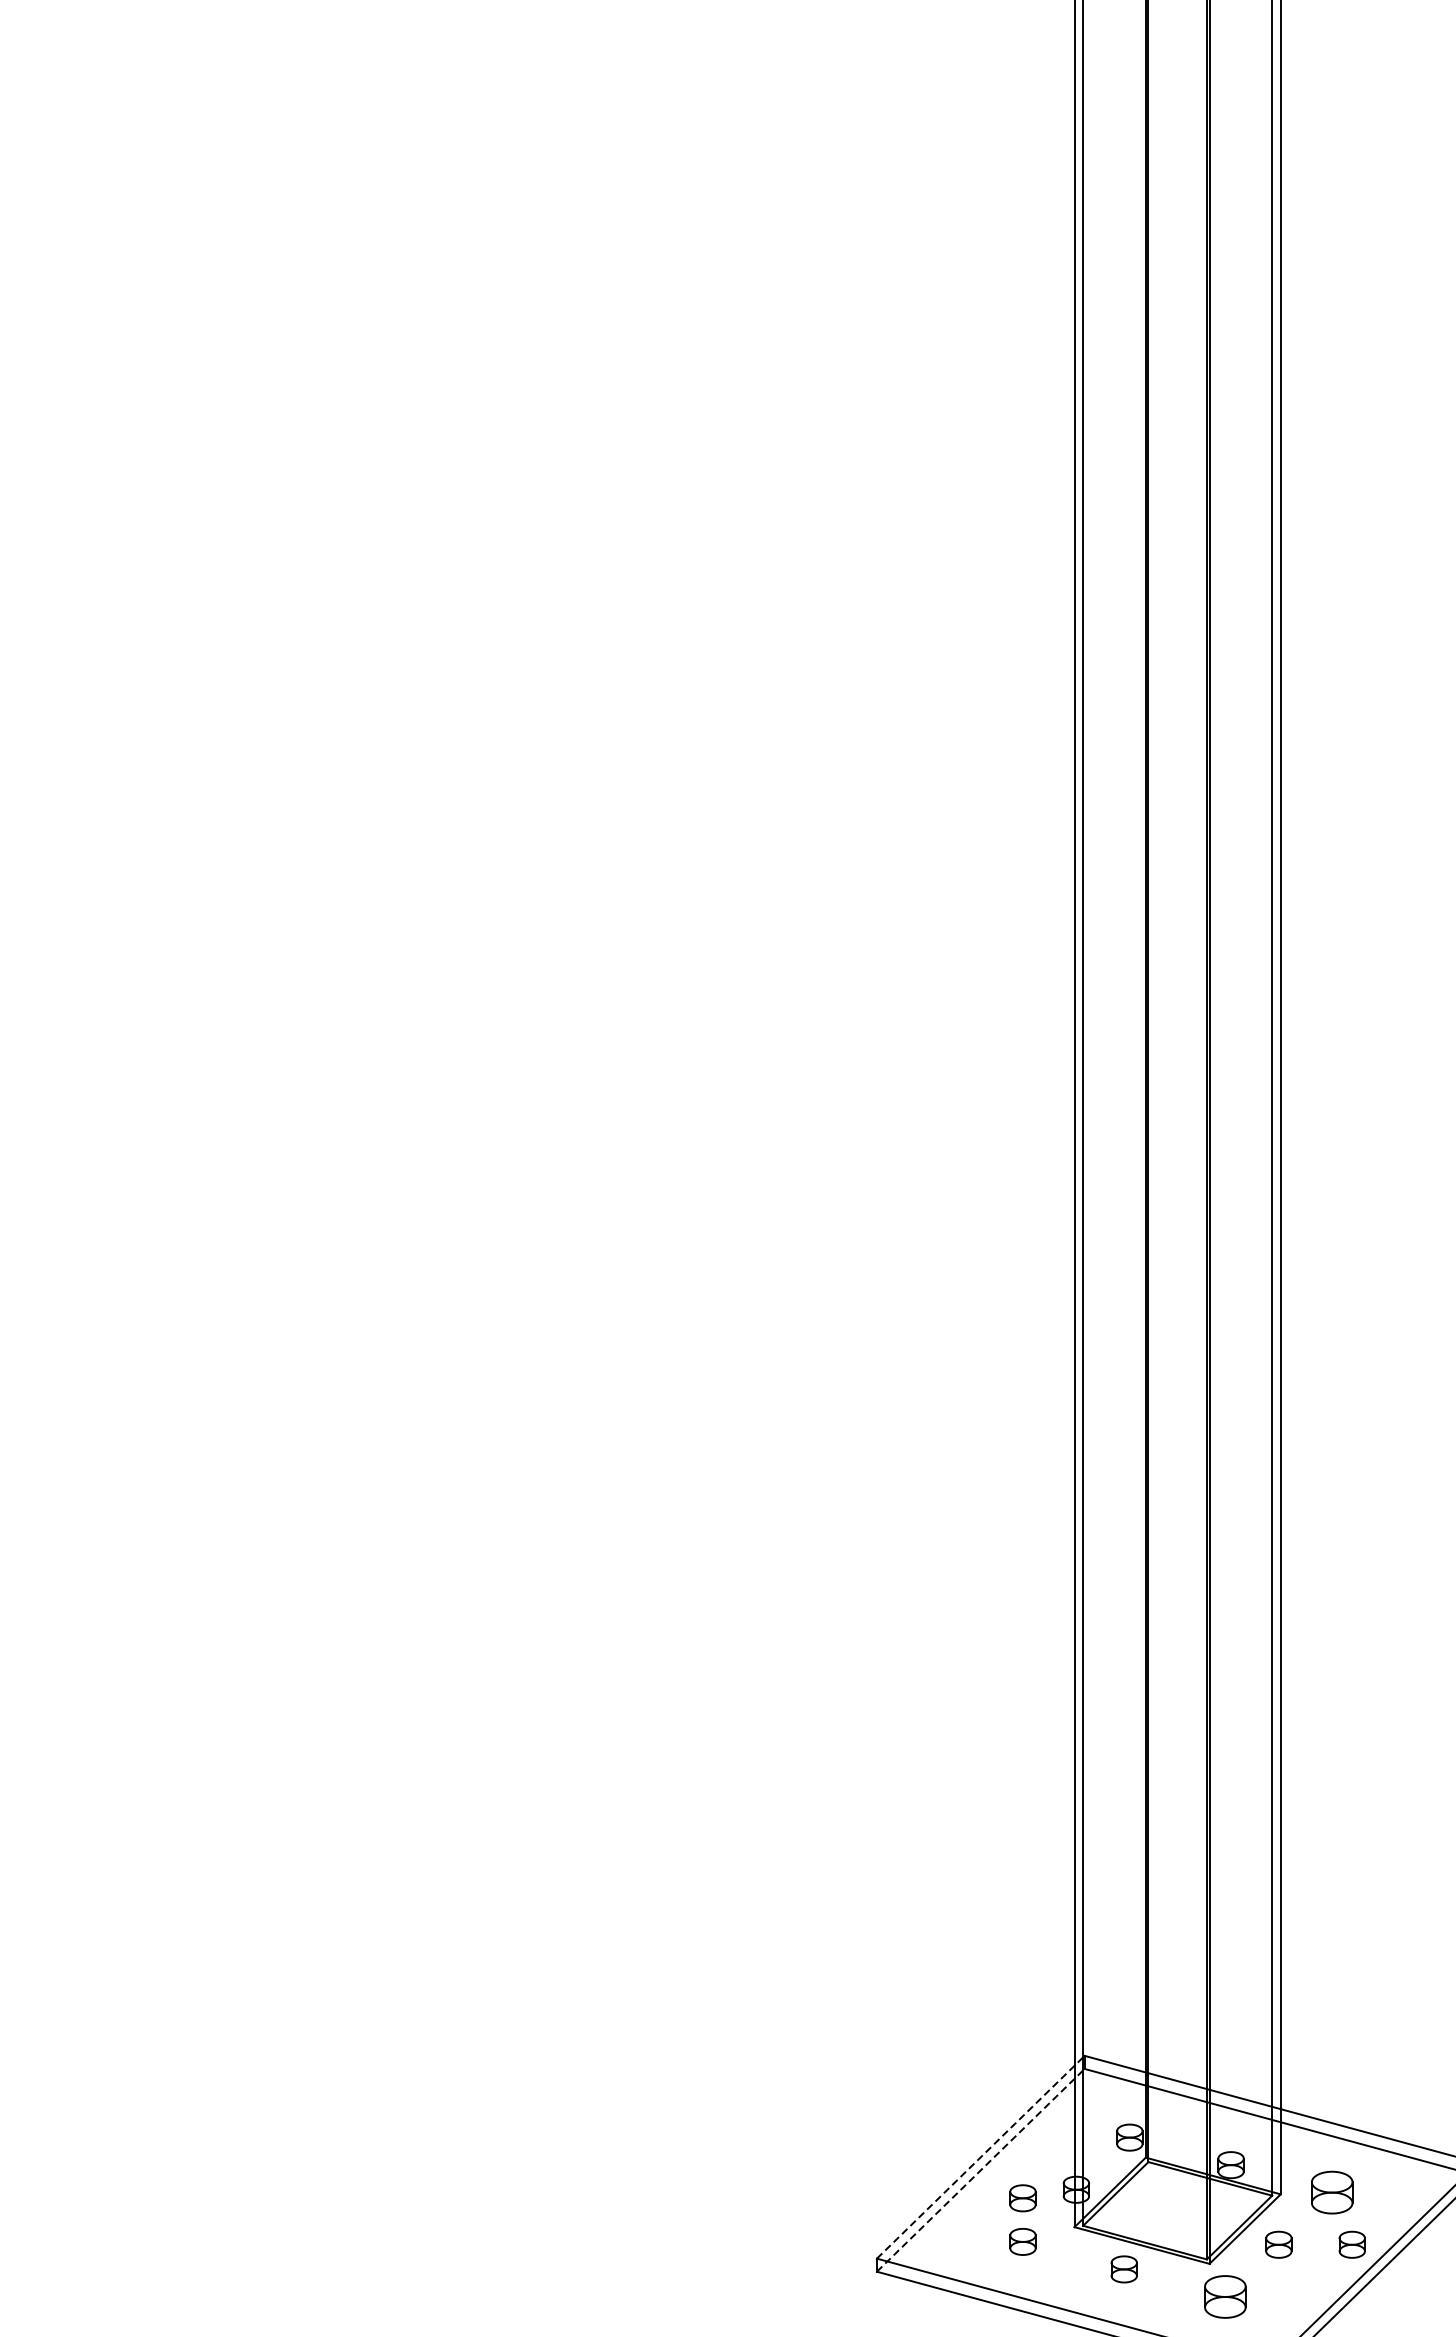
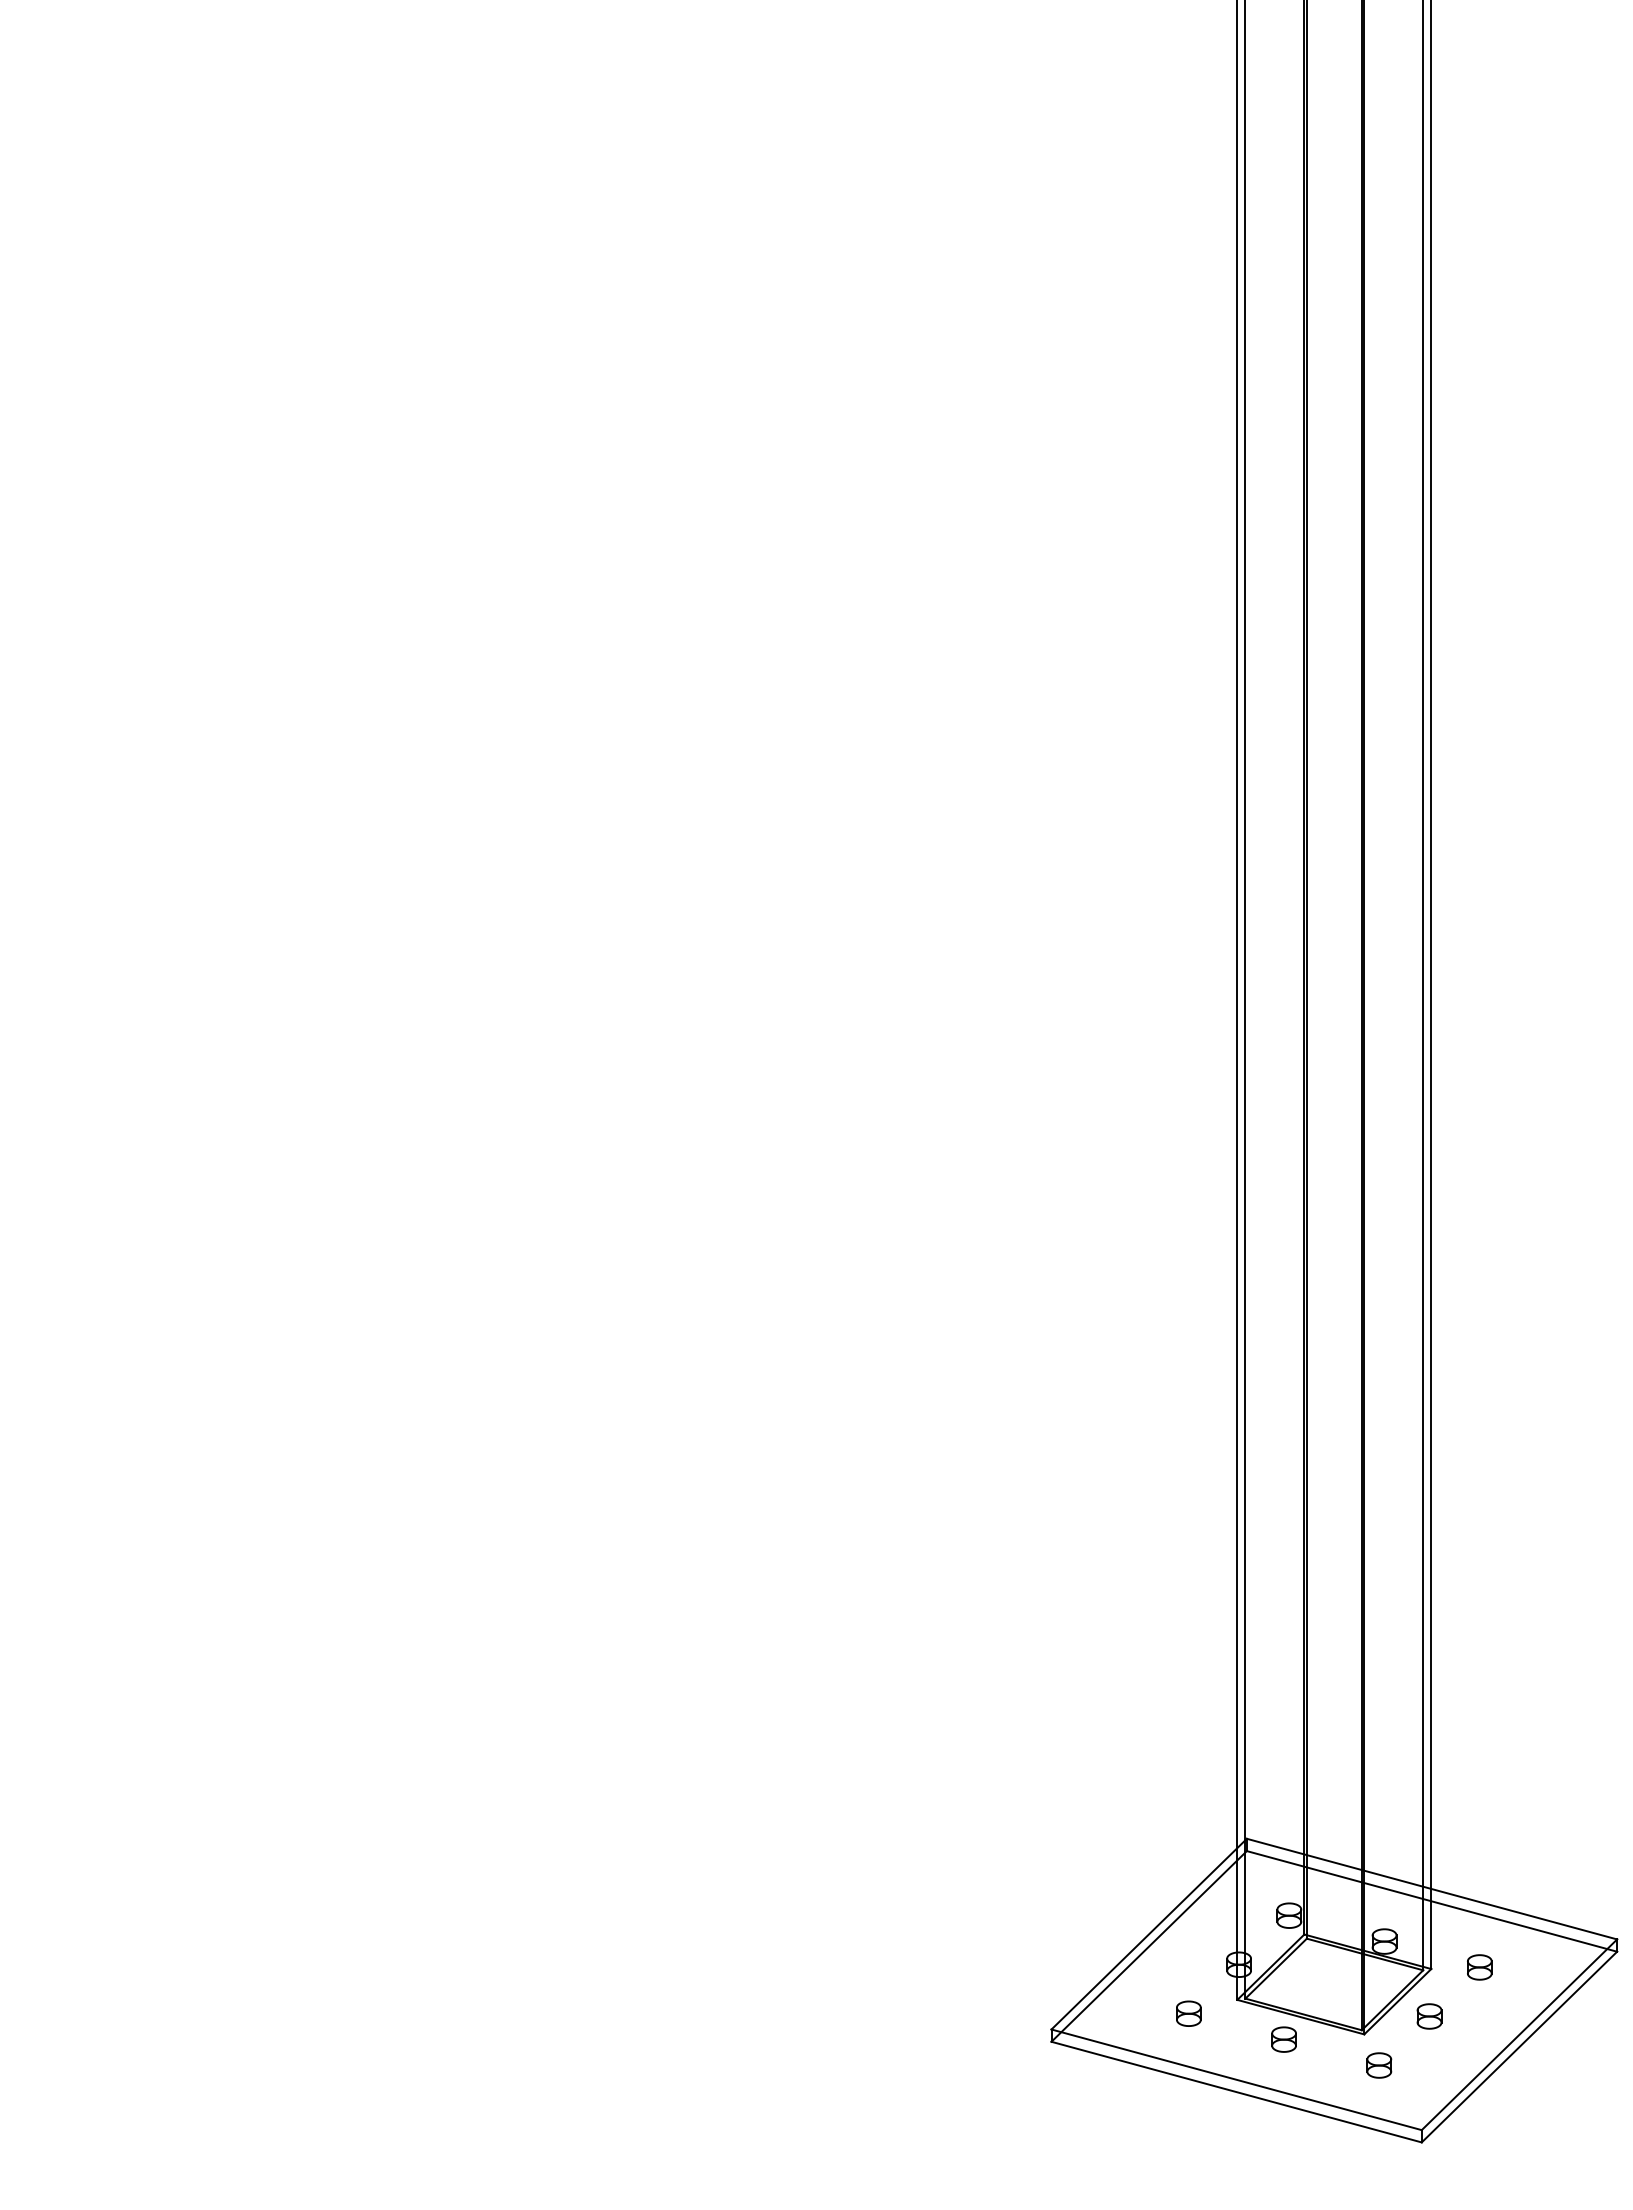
line: (981, 2157) -> (1149, 1934), dashed -> solid
line: (981, 2170) -> (1149, 1946), dashed -> solid
part: (1332, 2192) -> (1479, 1967), size x0.62
part: (1022, 2198) -> (1188, 1972), removed
part: (1352, 2244) -> (1498, 2016), removed
part: (1225, 2296) -> (1379, 2065), size x0.62

